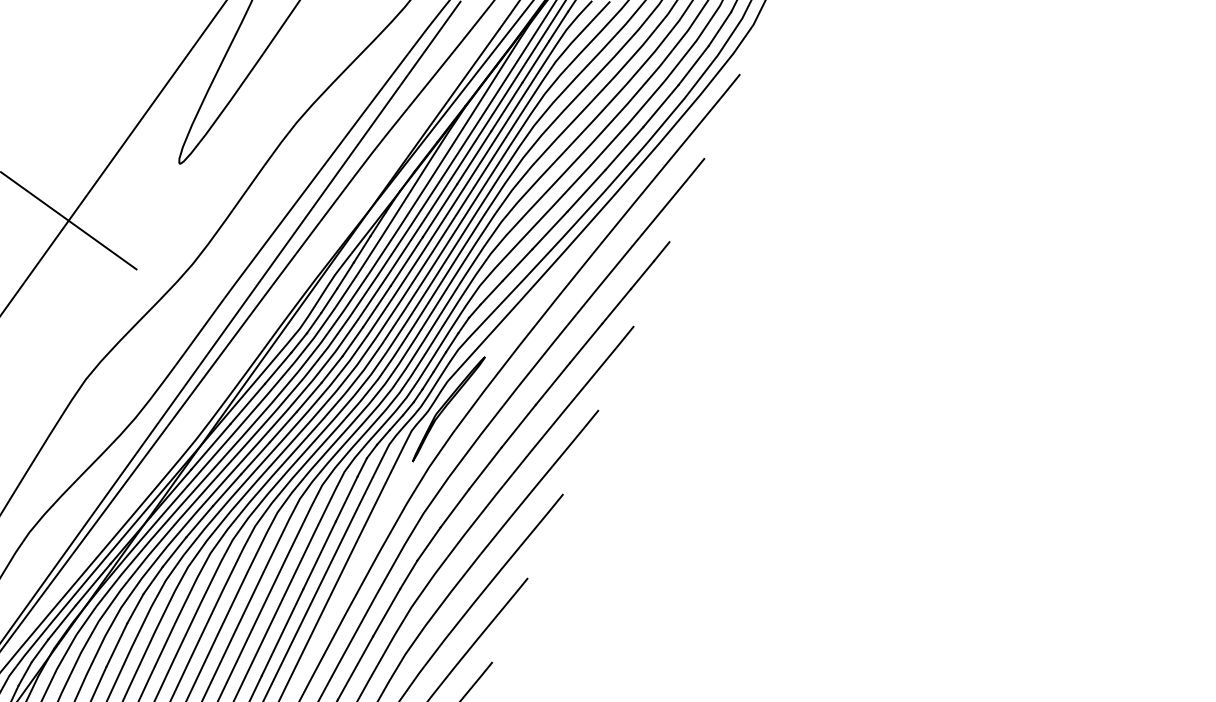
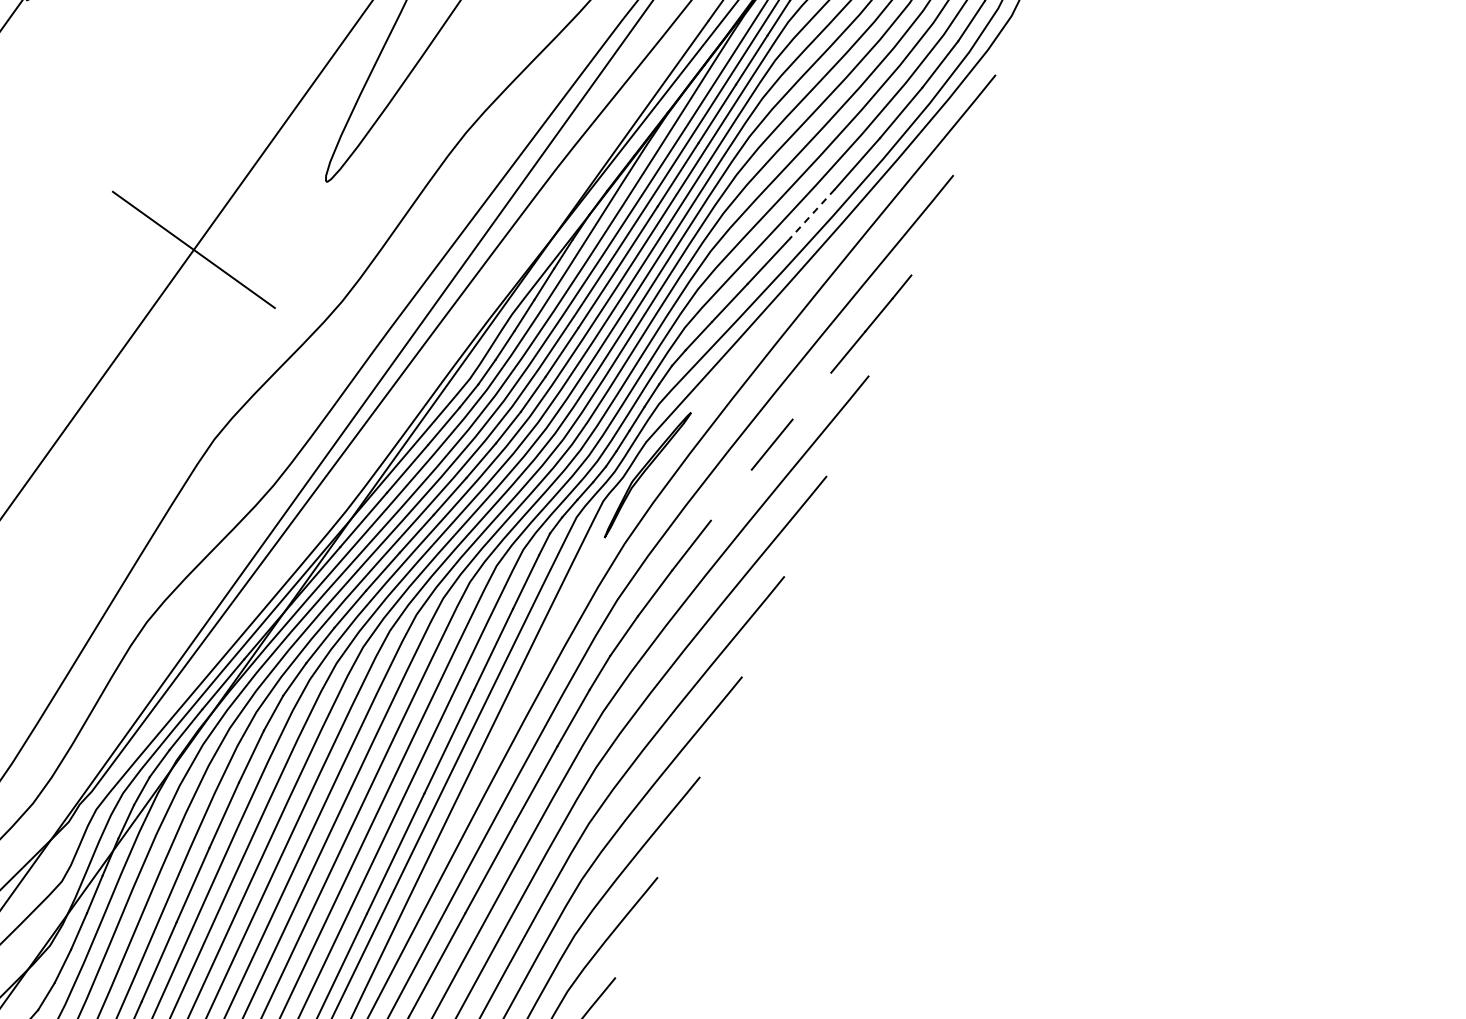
line: (586, 191) -> (812, 214), solid -> dashed
line: (585, 342) -> (811, 395), removed
line: (518, 425) -> (730, 494), removed

